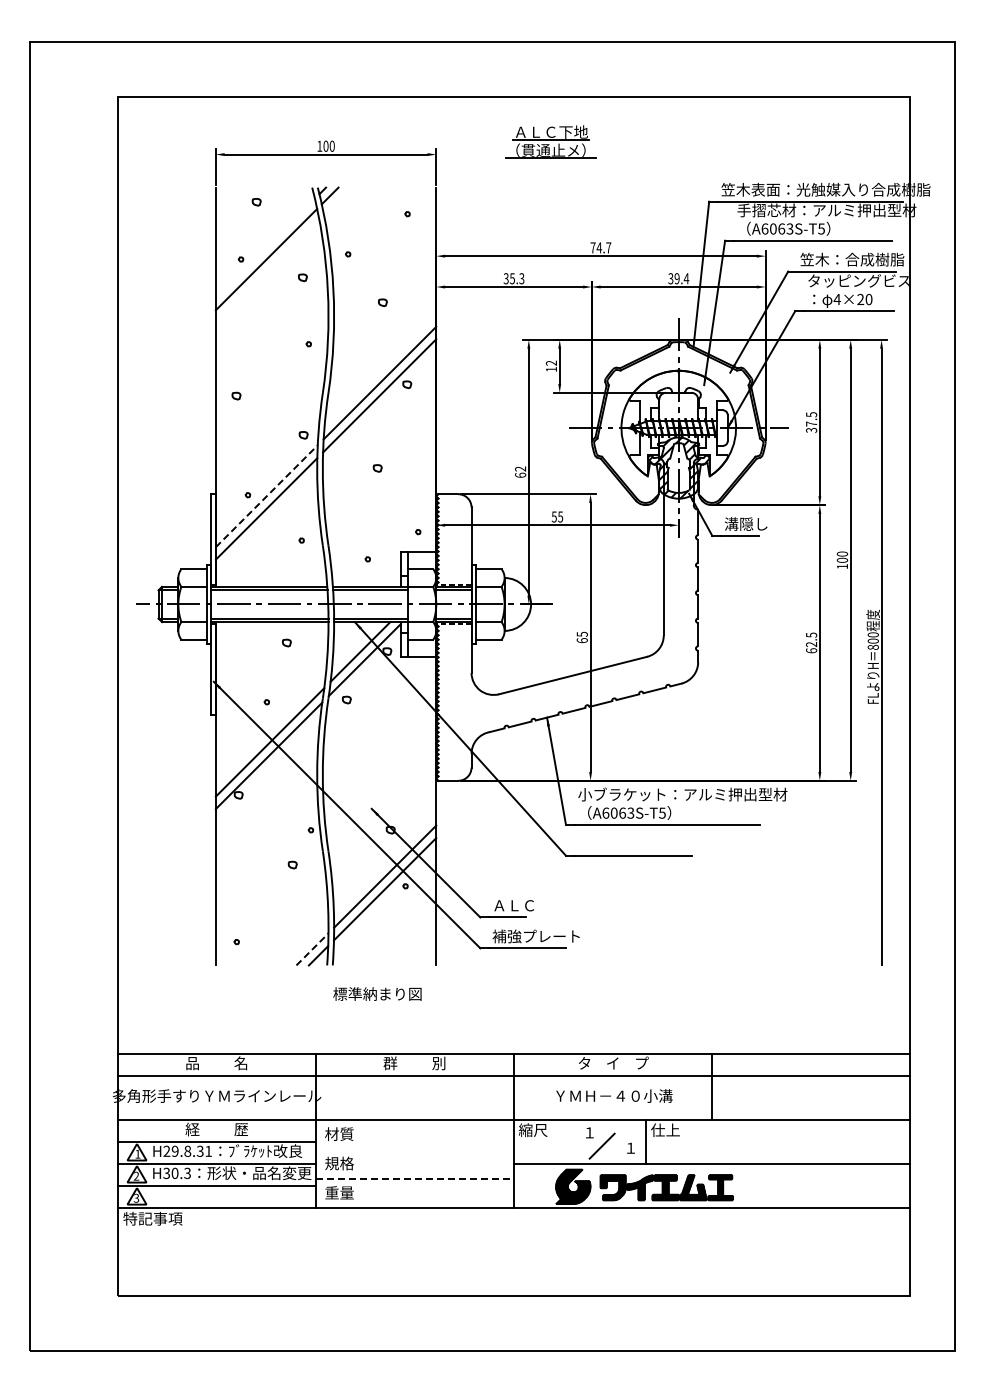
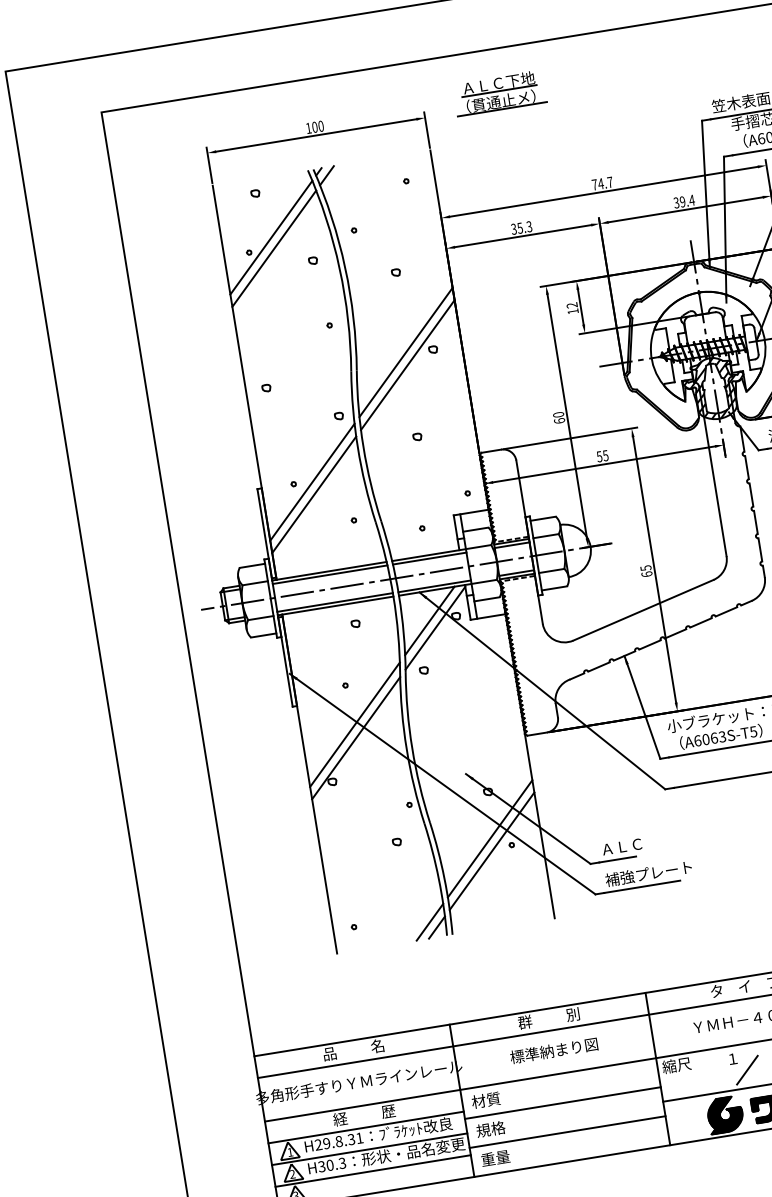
part: (550, 141) -> (499, 92), moved
line: (264, 247) -> (270, 237), added
text: (520, 468) -> (558, 414), 62 -> 60
line: (267, 495) -> (312, 481), dashed -> solid
line: (312, 949) -> (430, 922), dashed -> solid
text: (377, 993) -> (554, 1050), moved
line: (414, 1149) -> (562, 1103), added
line: (415, 1178) -> (568, 1131), dashed -> solid

